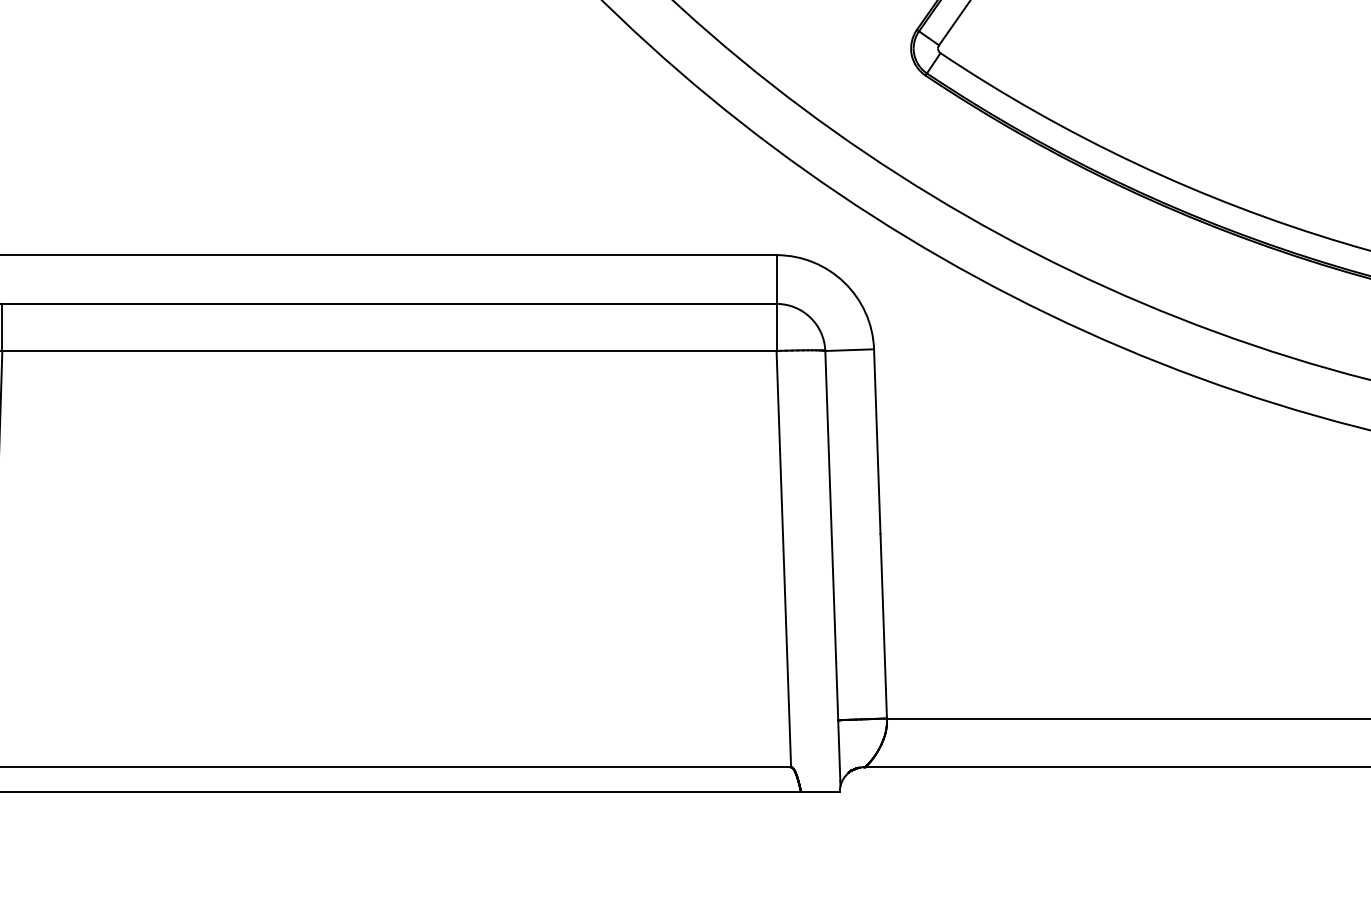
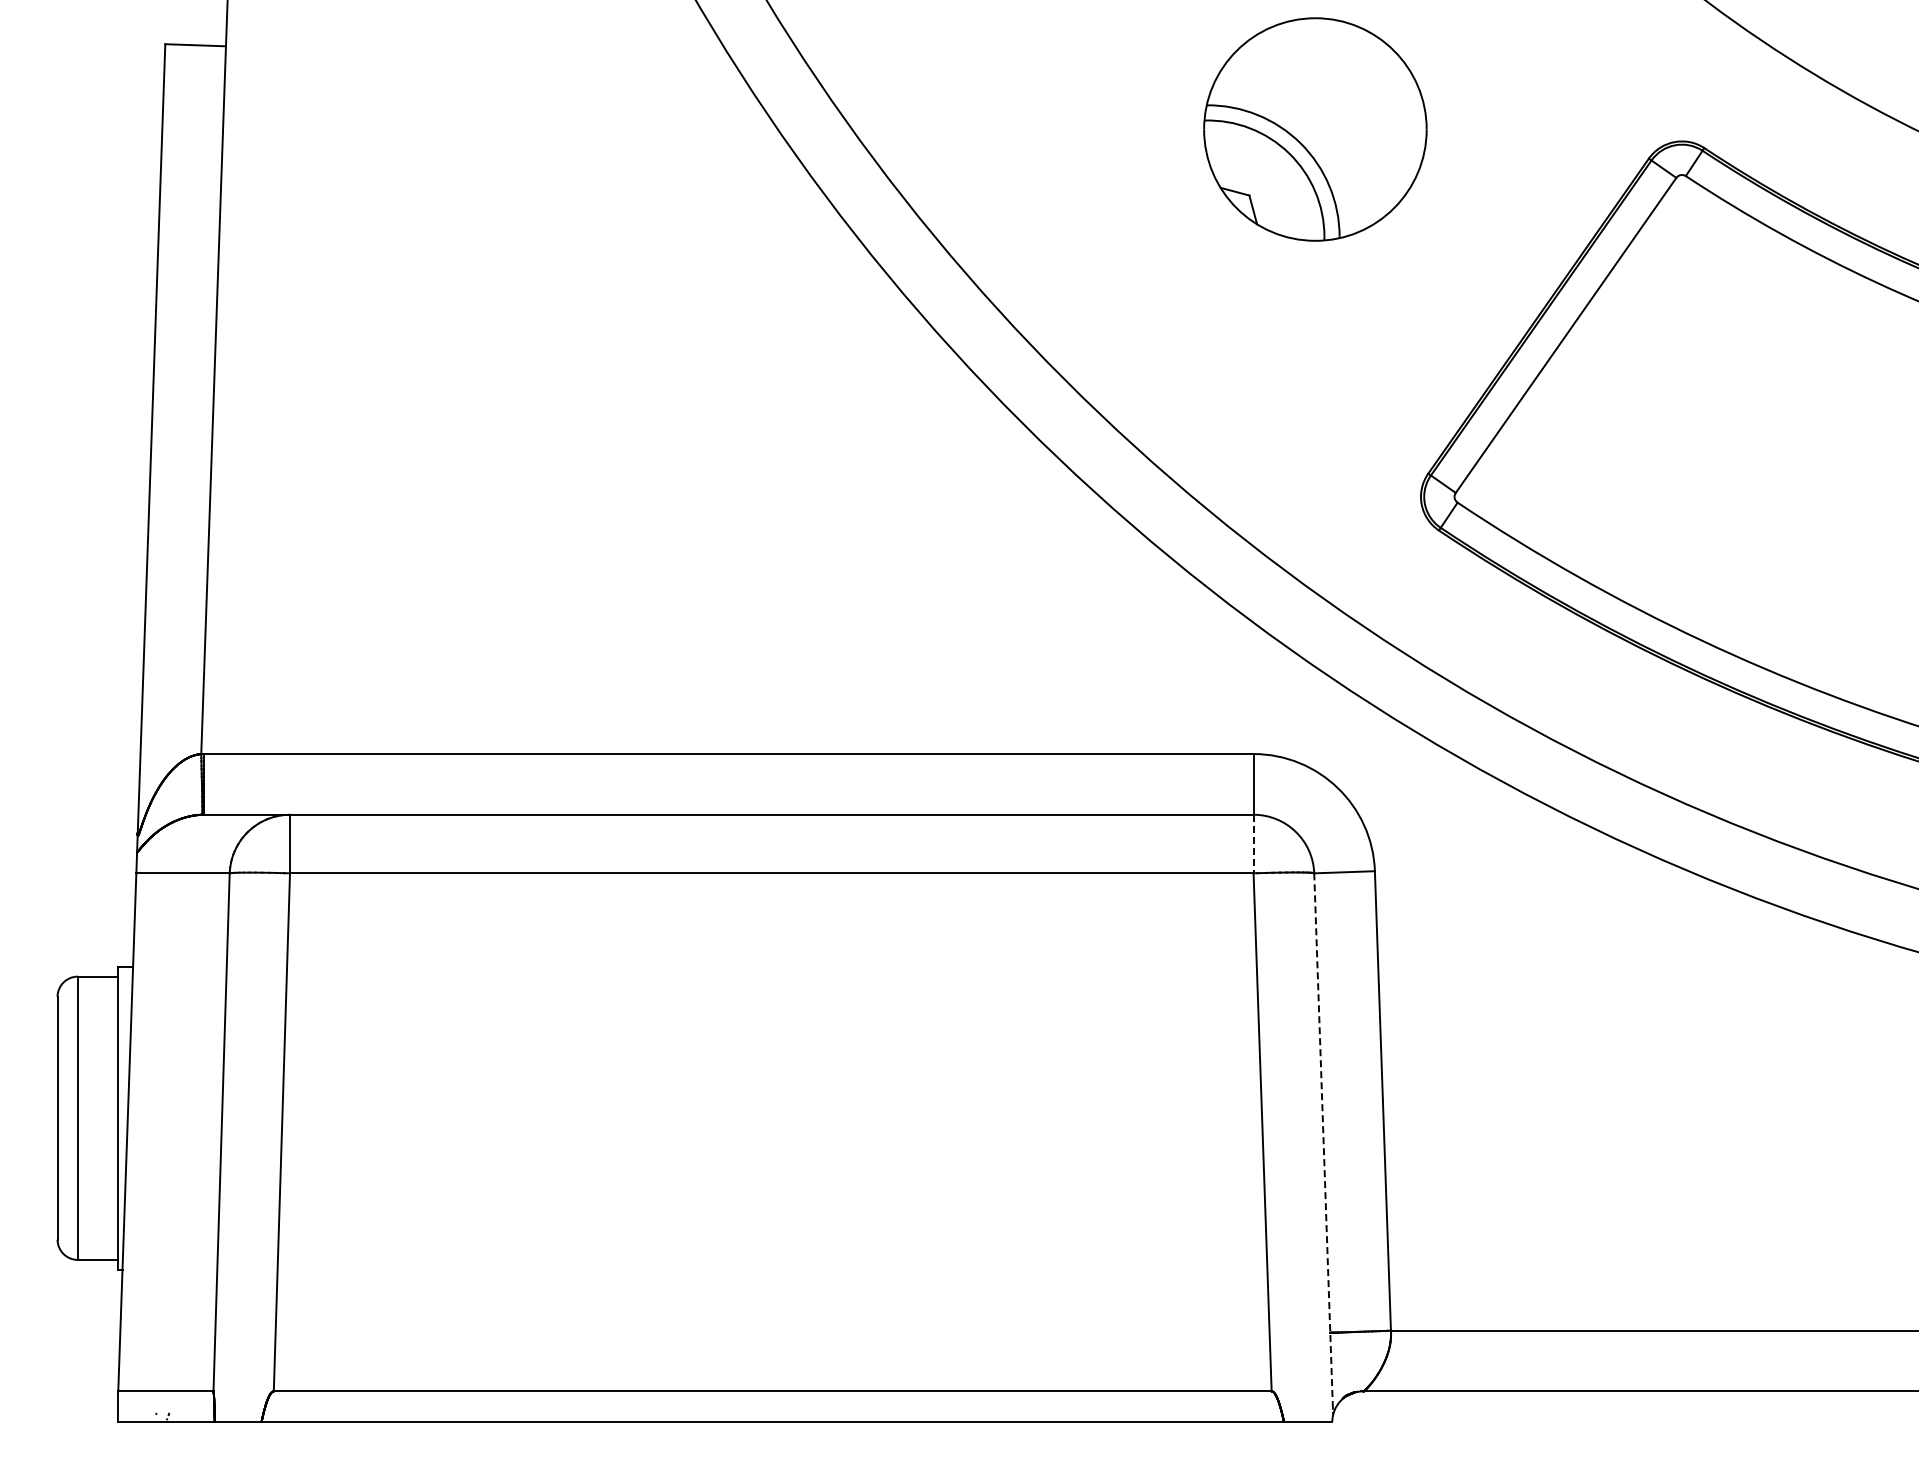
line: (776, 327) -> (1253, 844), solid -> dashed
line: (832, 568) -> (1323, 1144), solid -> dashed

